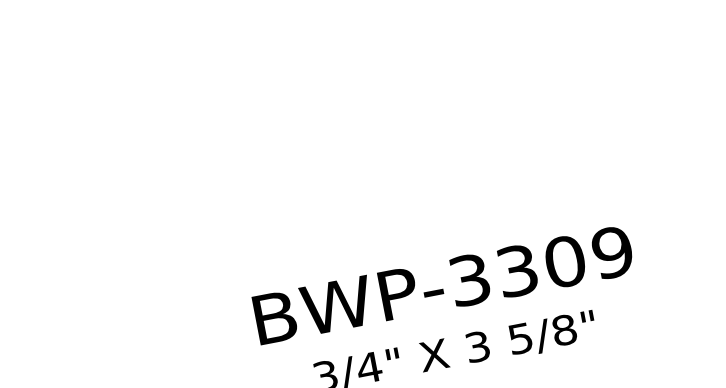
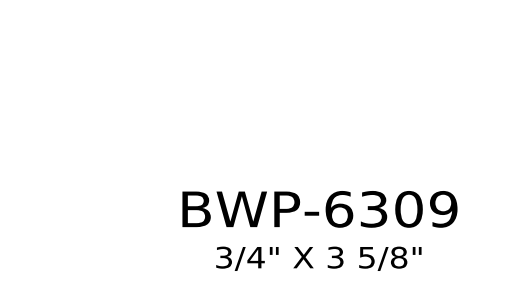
text: (470, 280) -> (339, 209), BWP-3309 -> BWP-6309

